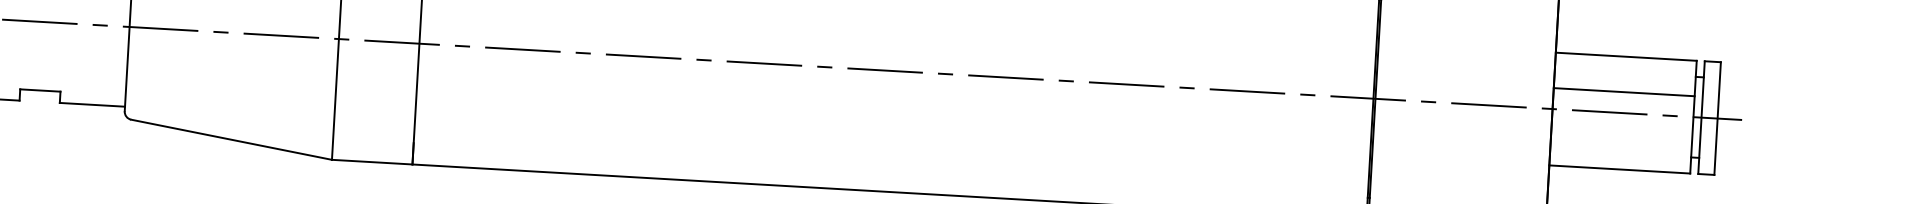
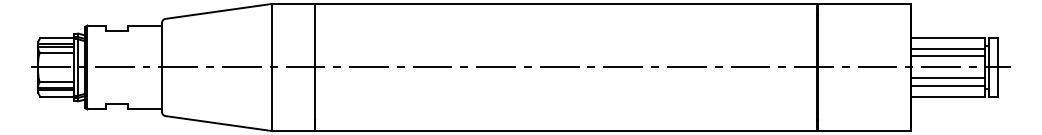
line: (1623, 78) -> (947, 49), added
line: (1620, 133) -> (947, 78), added
line: (1619, 147) -> (947, 85), added

